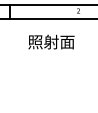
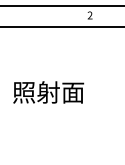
text: (51, 41) -> (48, 91), moved

